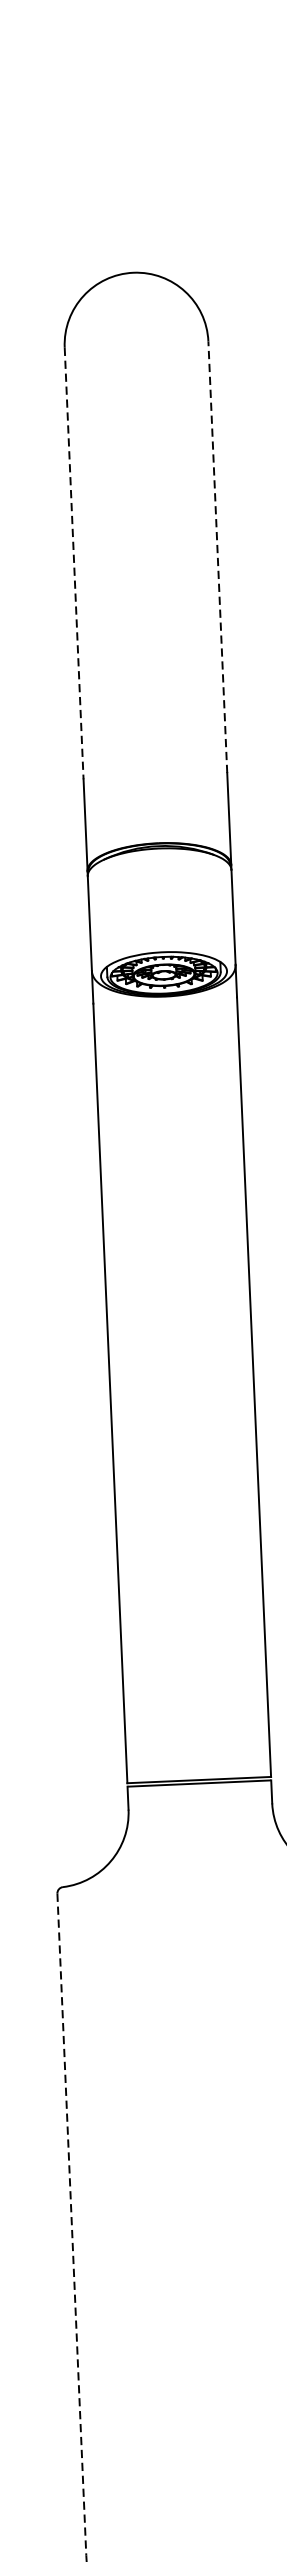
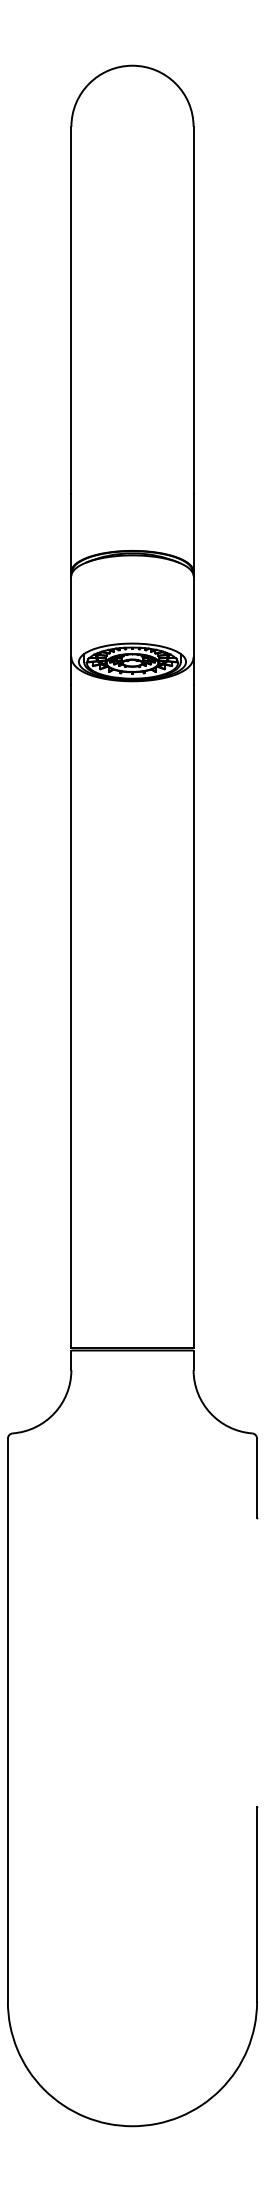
line: (217, 557) -> (193, 310), dashed -> solid
line: (74, 563) -> (71, 310), dashed -> solid
line: (71, 2224) -> (7, 1720), dashed -> solid

